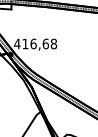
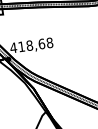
text: (33, 43) -> (29, 45), 416,68 -> 418,68

